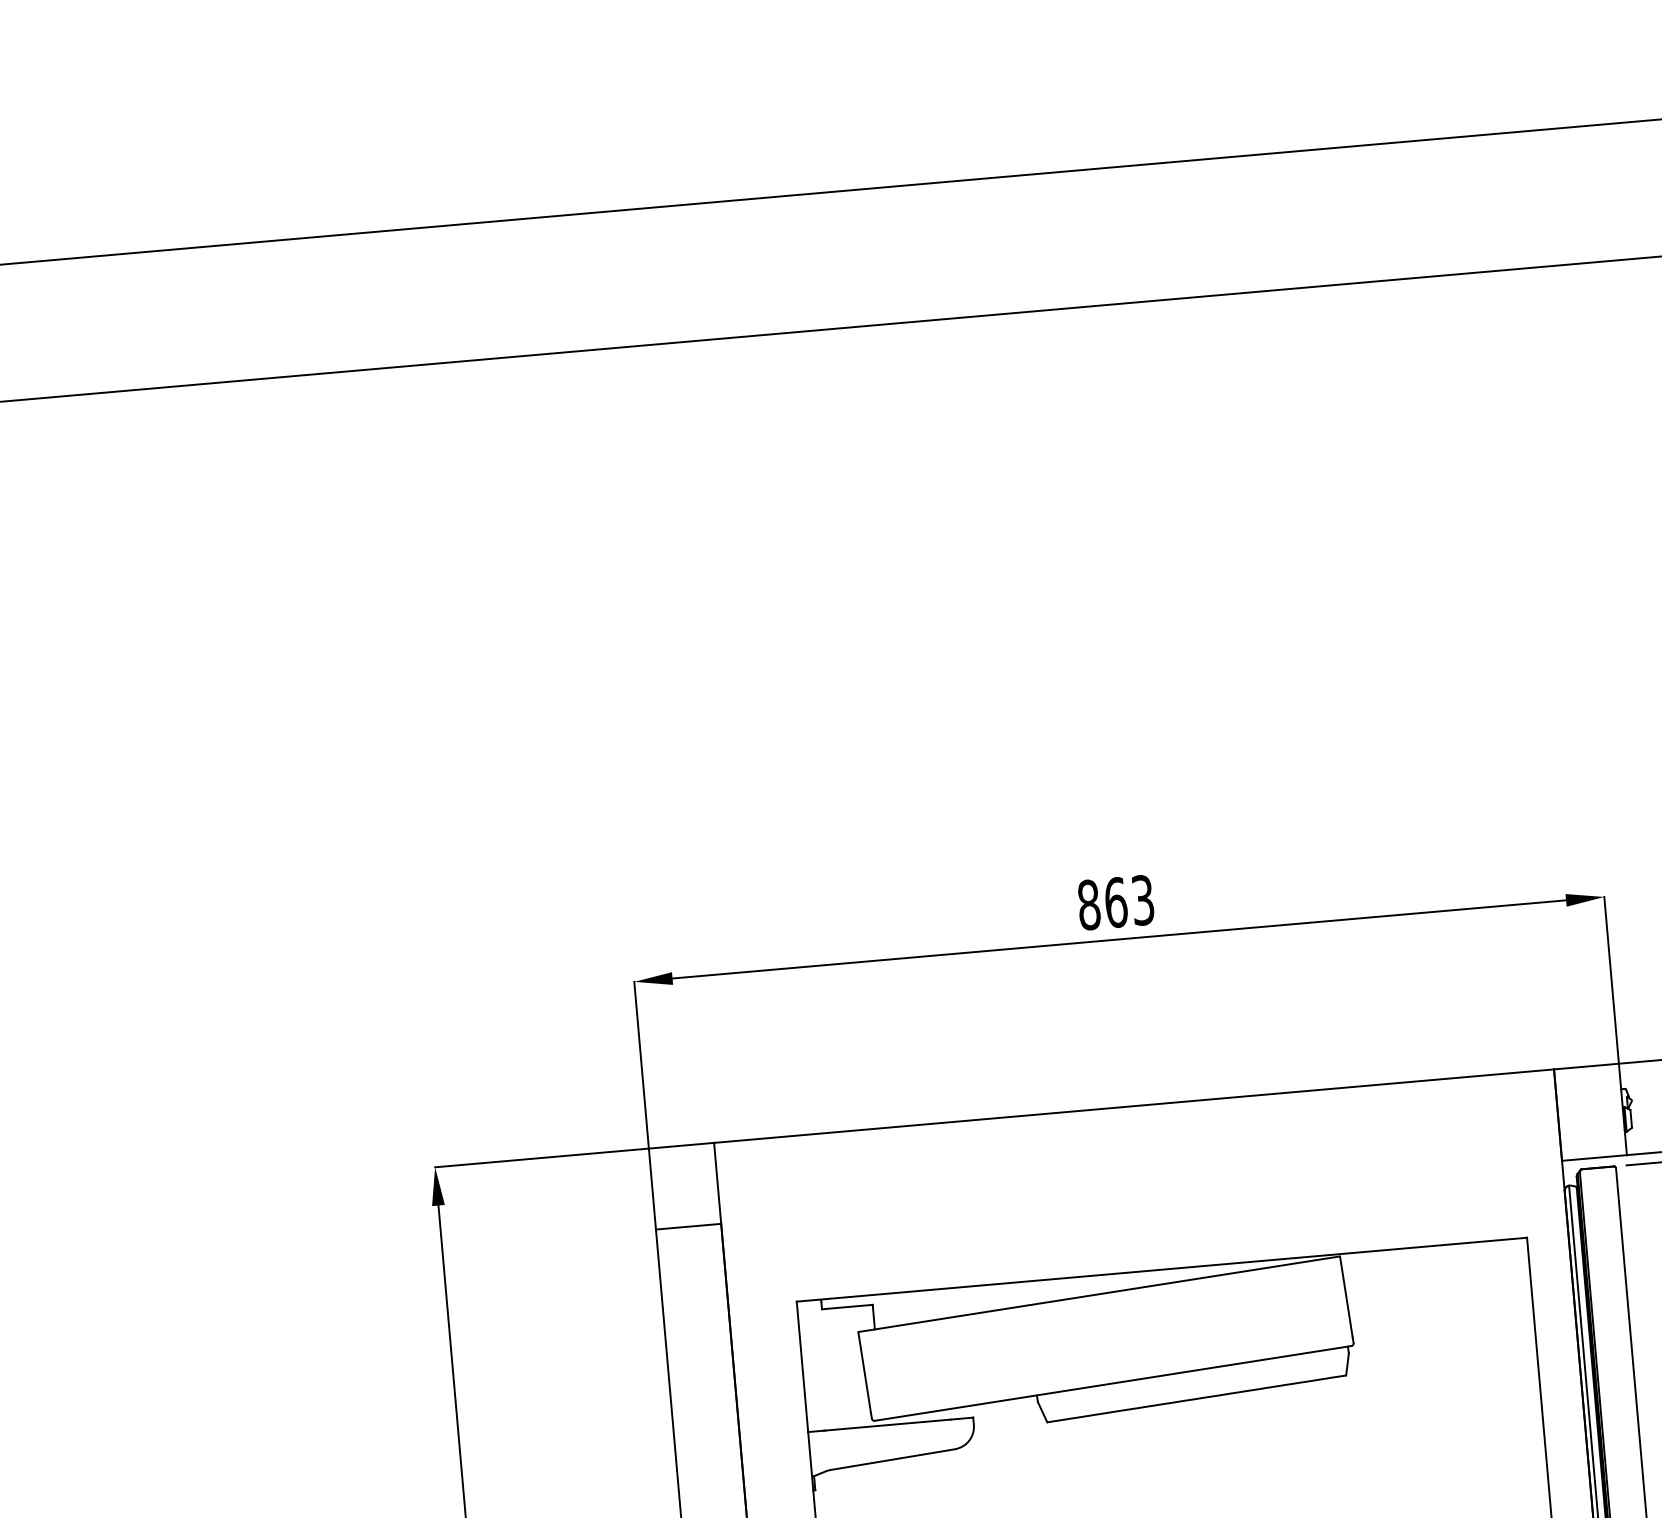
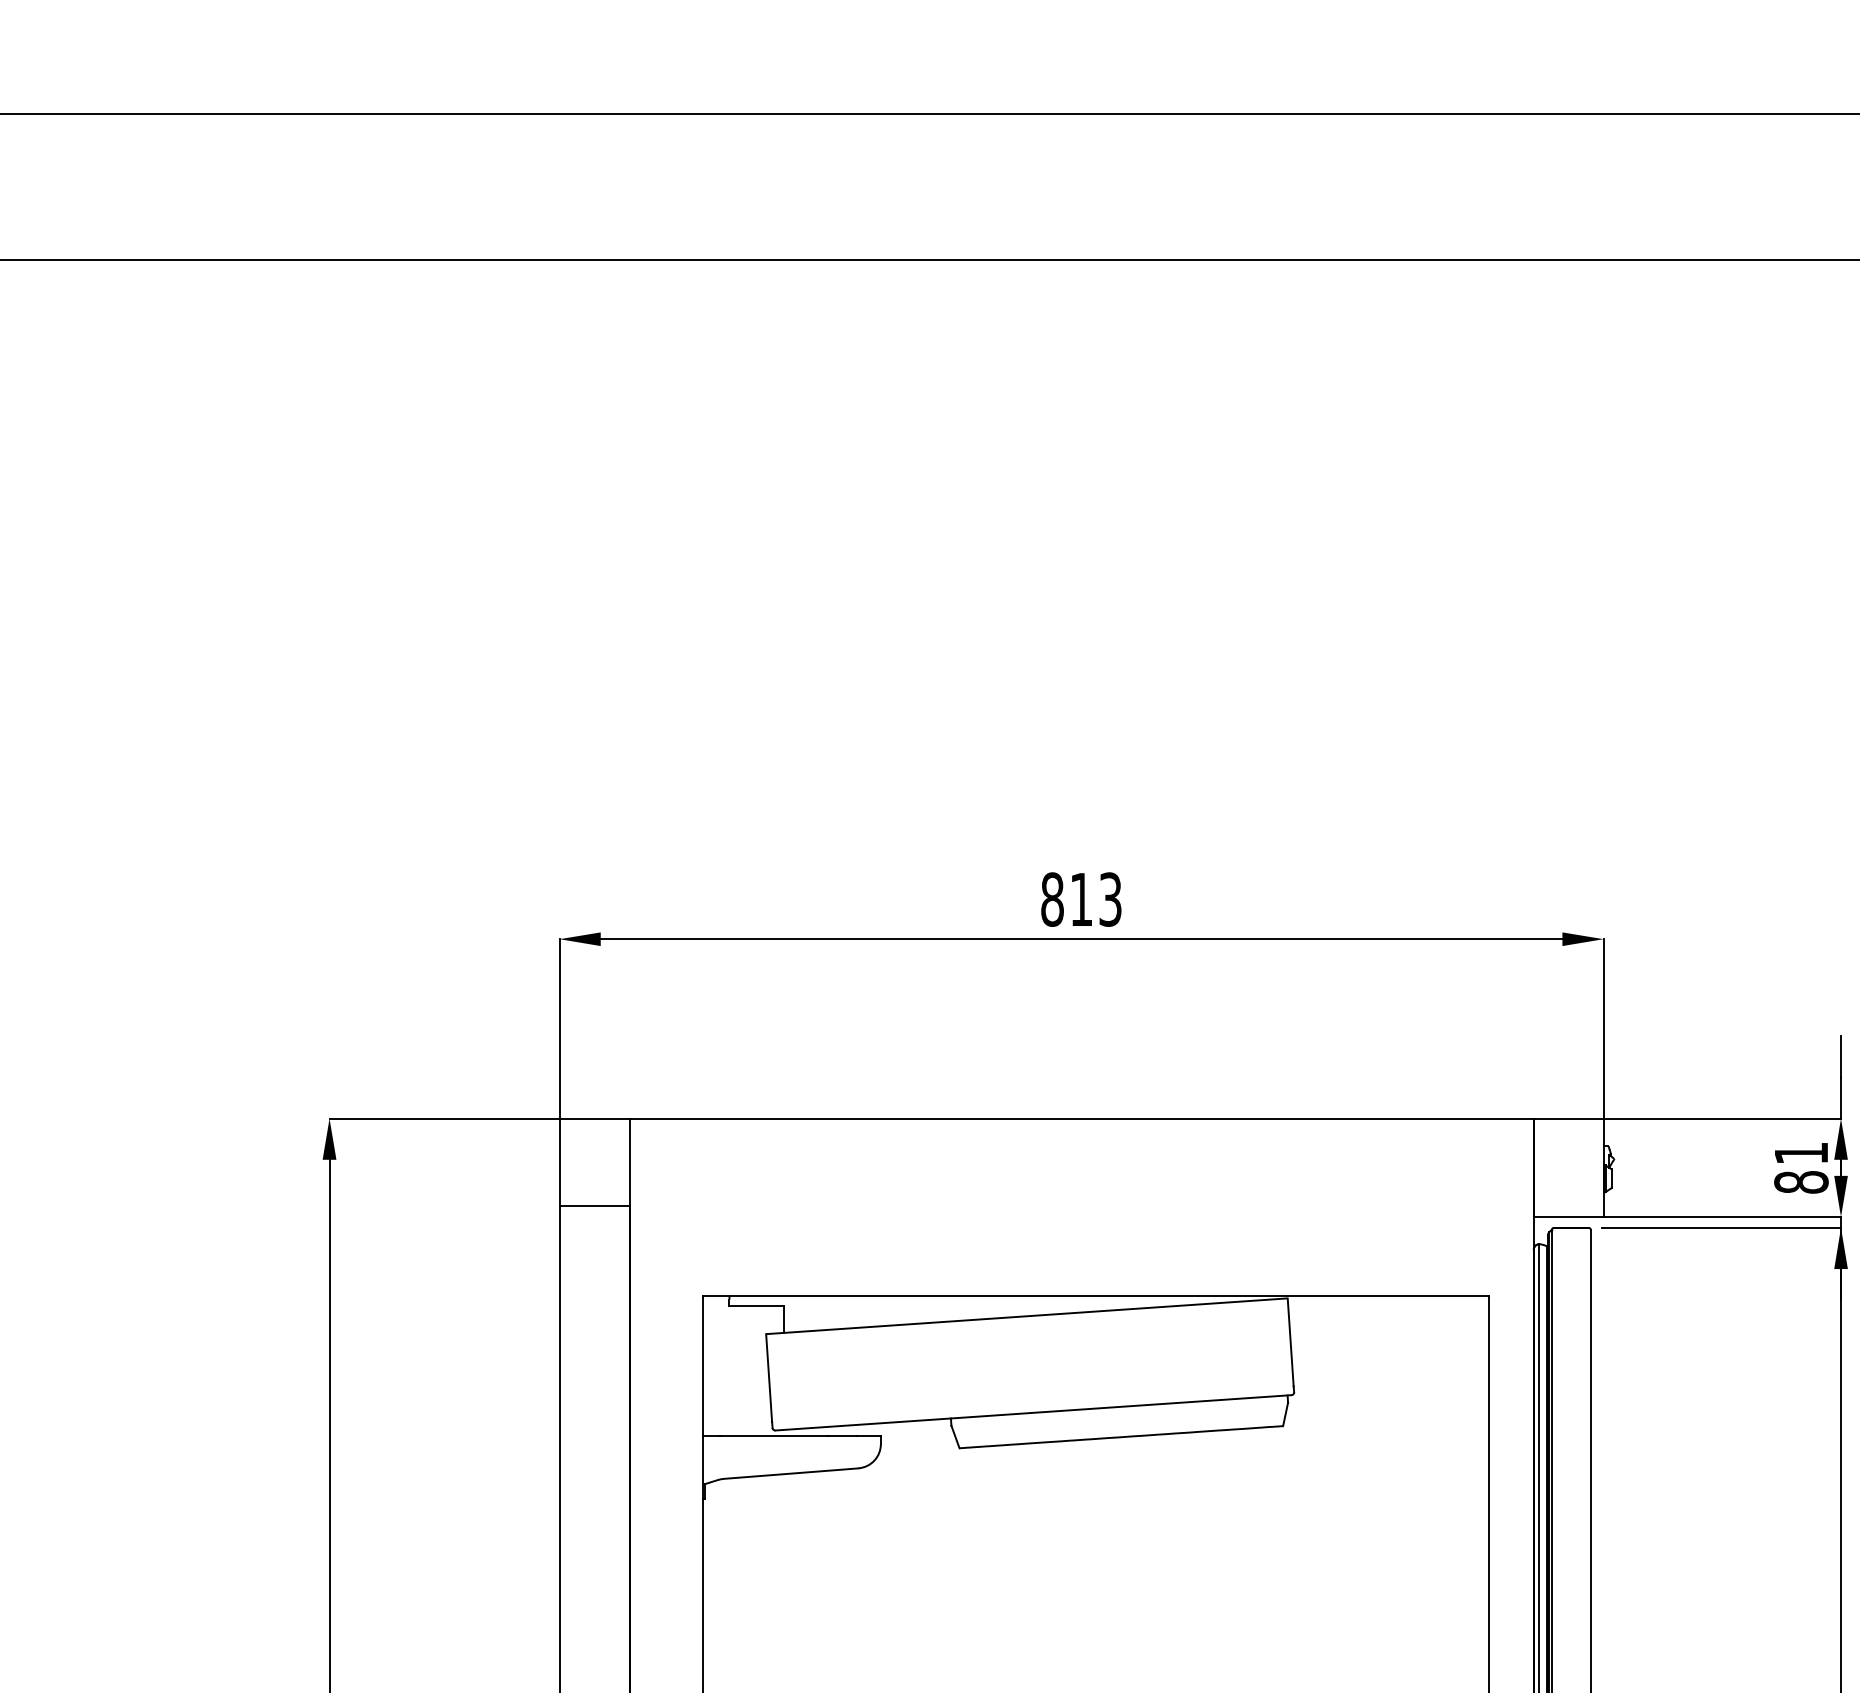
text: (1116, 902) -> (1081, 899), 863 -> 813

